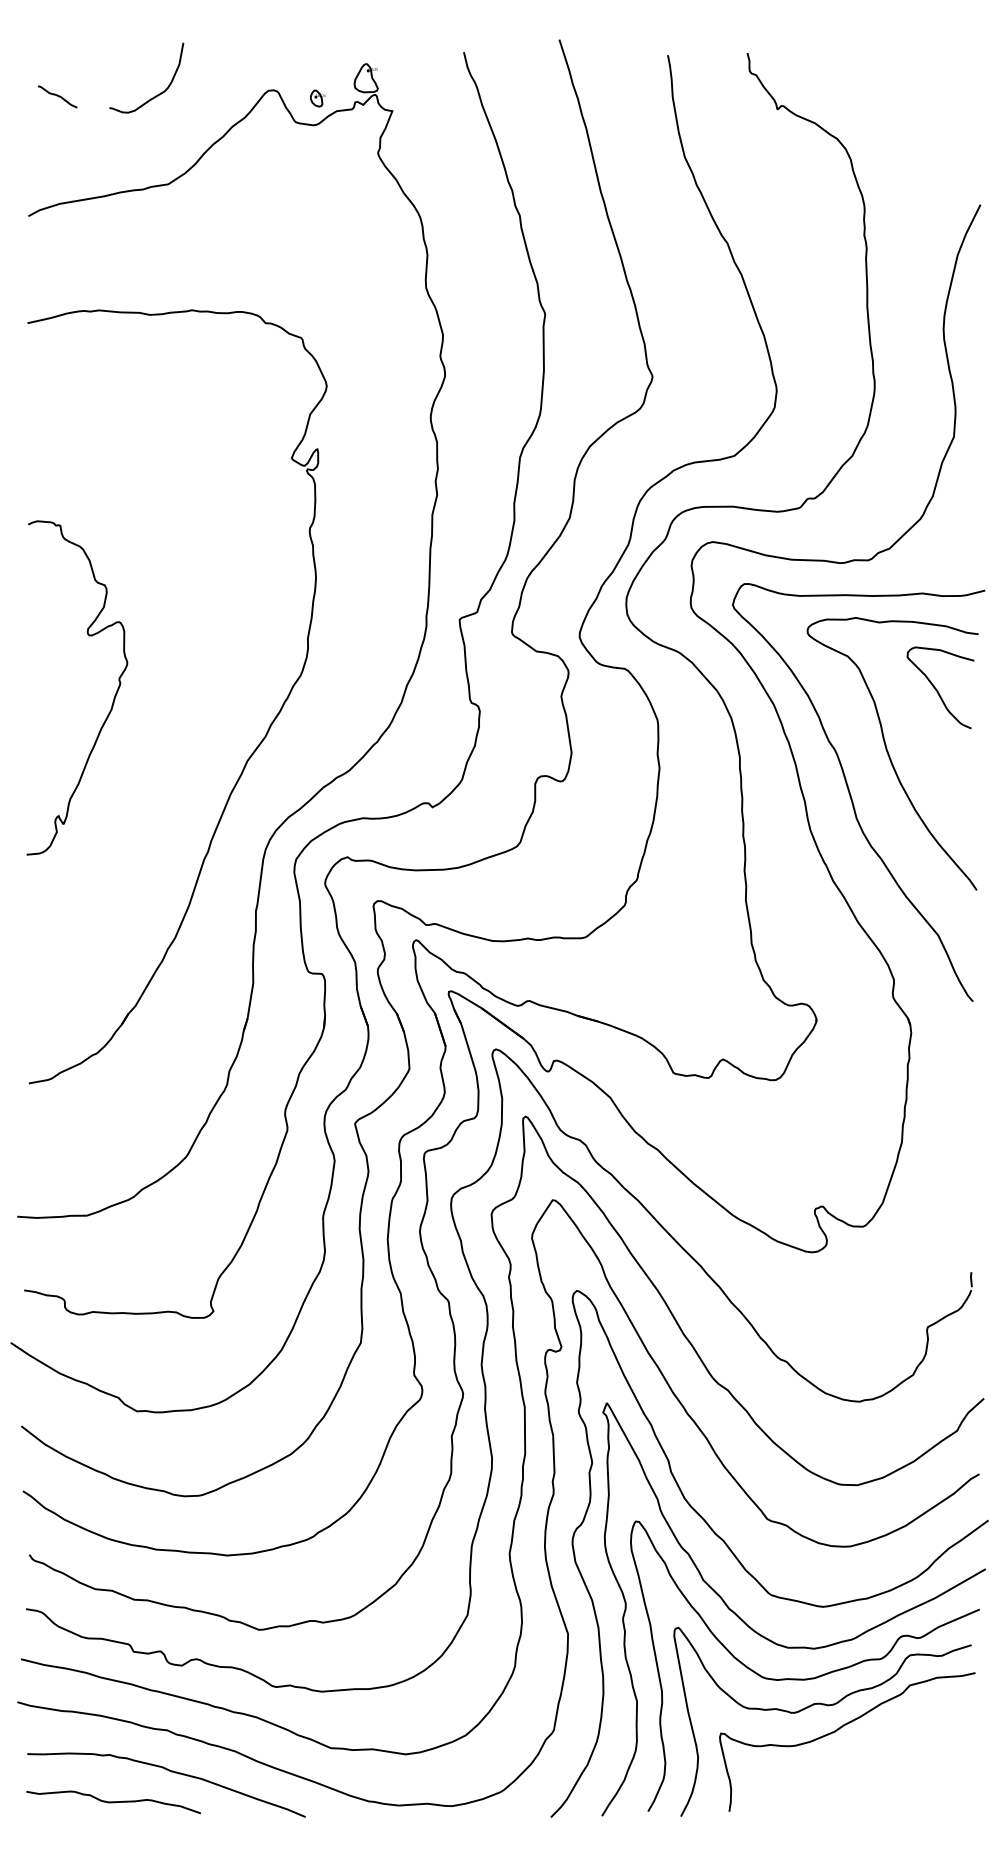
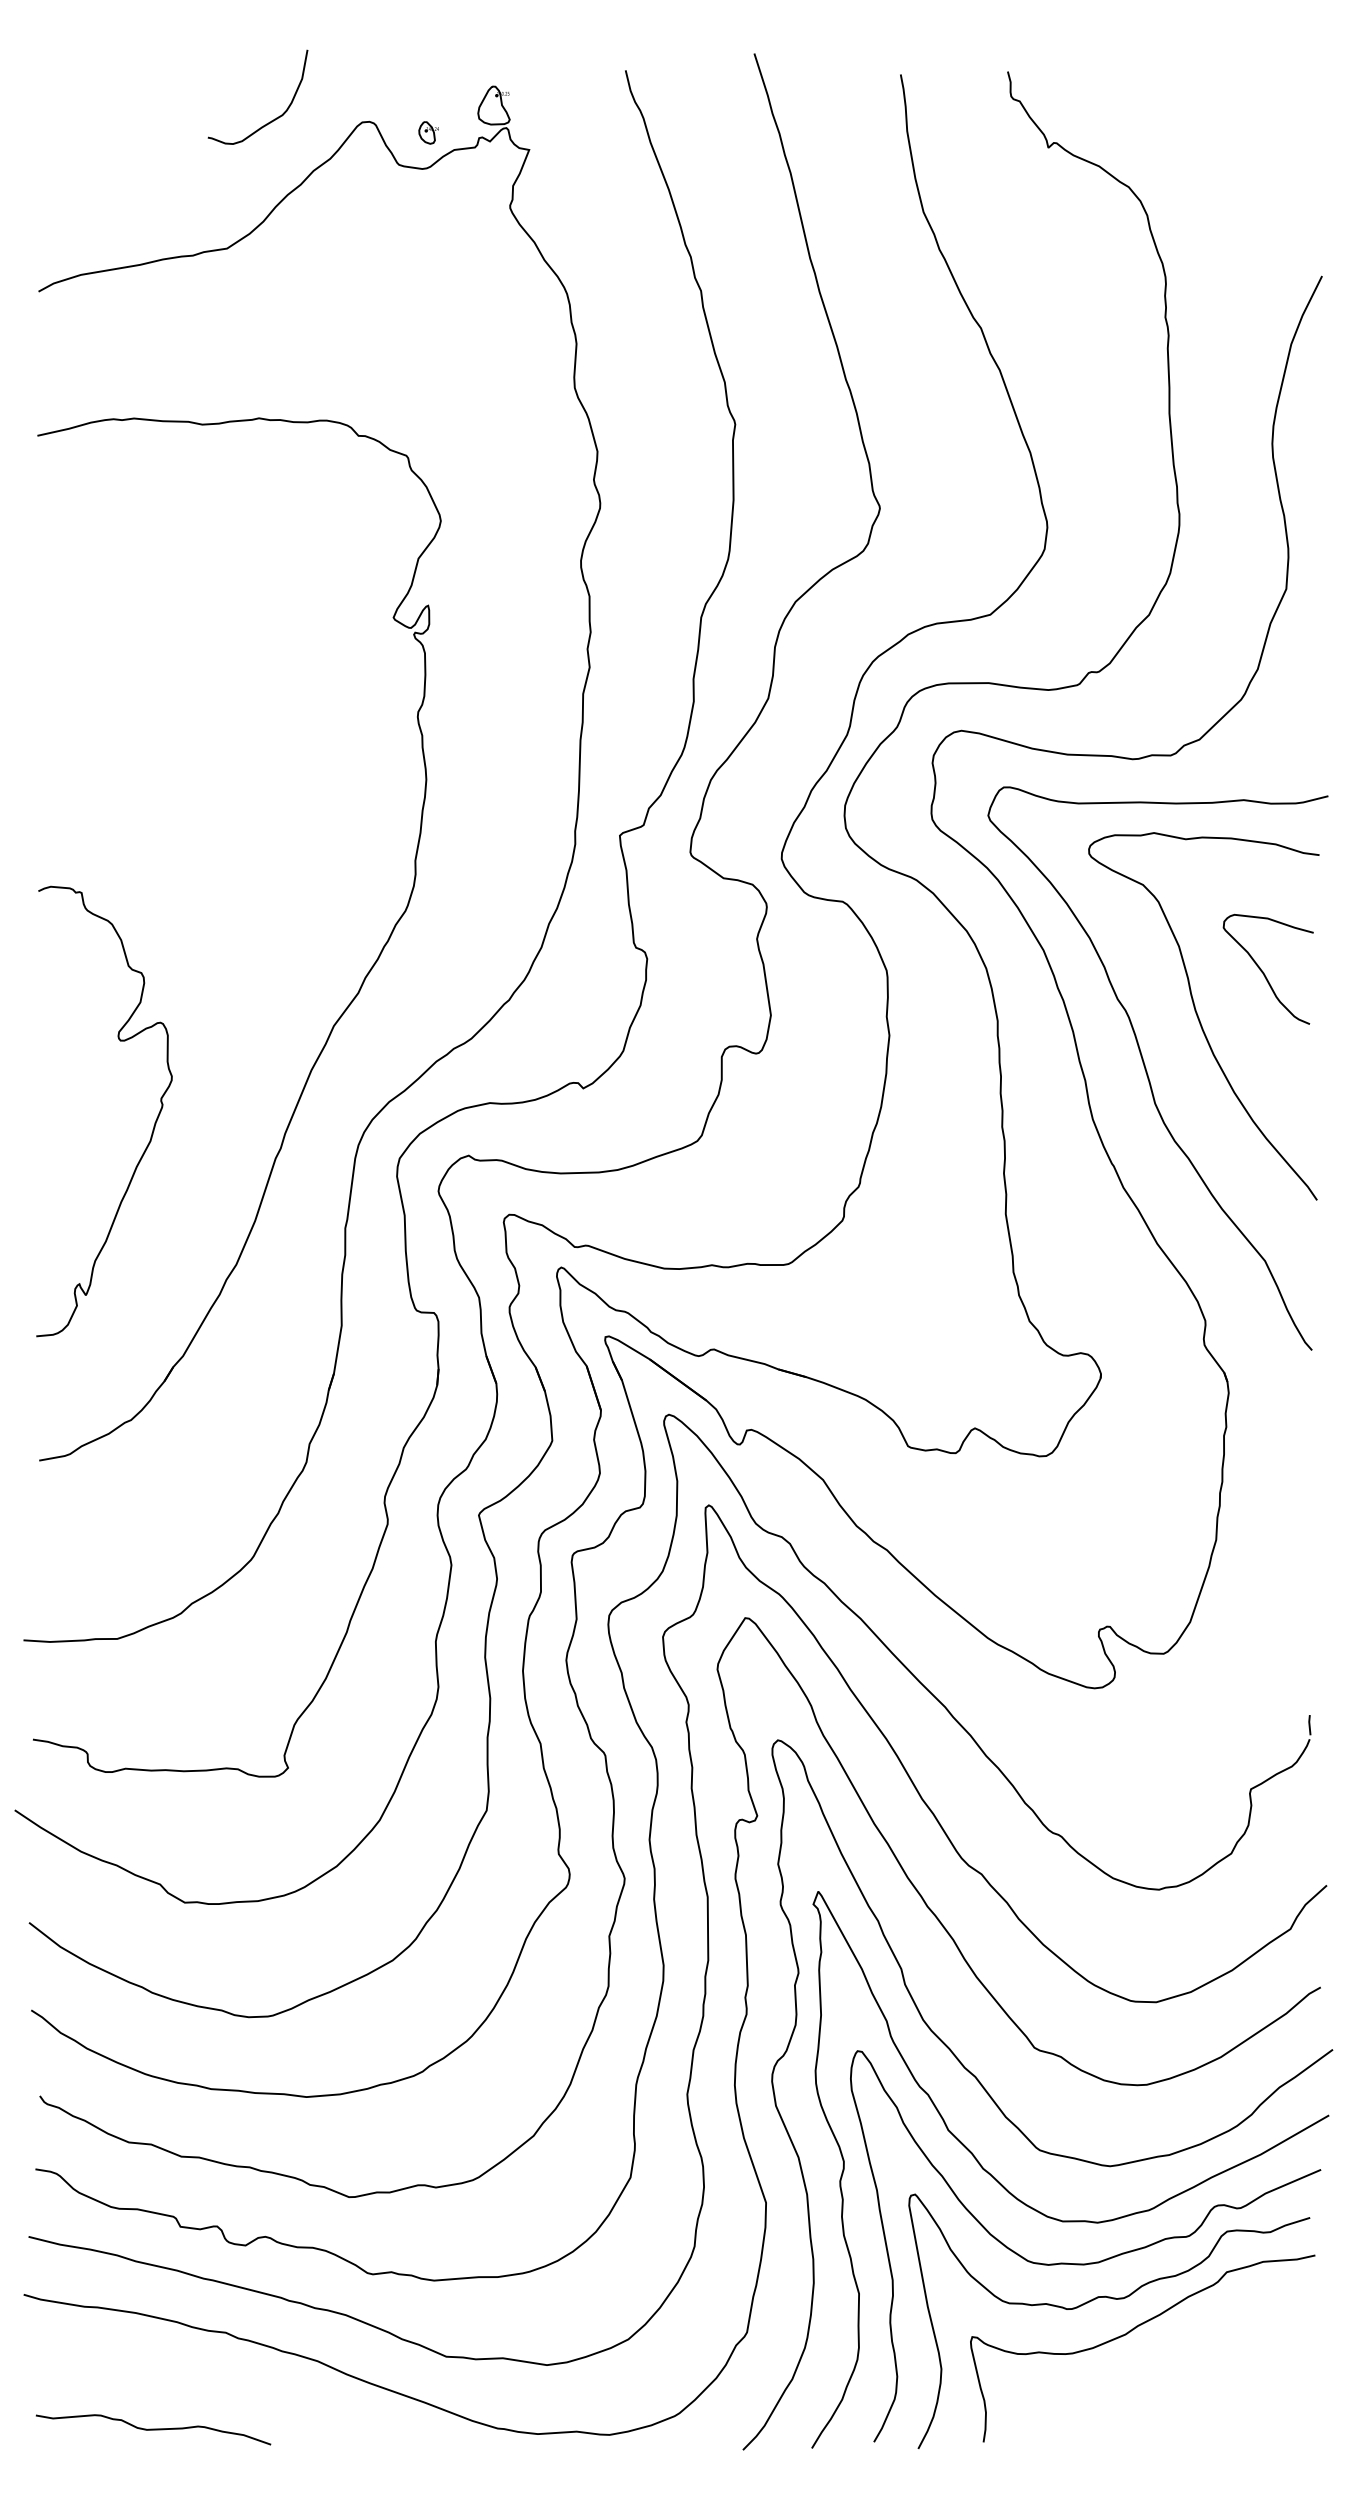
curve: (57, 96) -> (77, 129), removed
curve: (155, 96) -> (269, 121), moved
curve: (937, 689) -> (1263, 971), moved
curve: (114, 696) -> (154, 1122), moved
curve: (170, 1771) -> (229, 2388), removed

